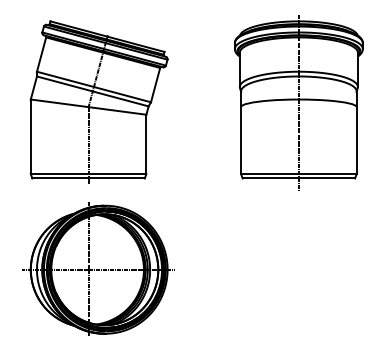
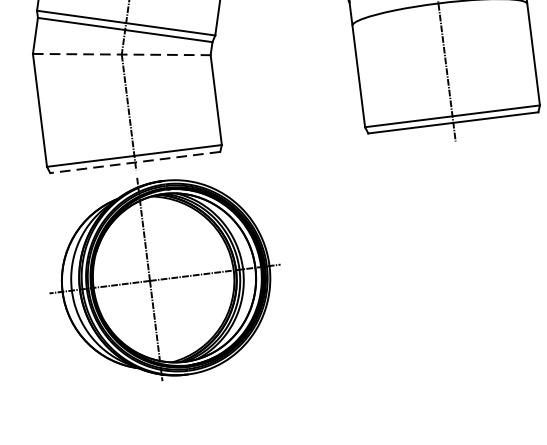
line: (89, 107) -> (123, 54), solid -> dashed
line: (88, 178) -> (135, 162), solid -> dashed
part: (98, 268) -> (164, 277), moved

